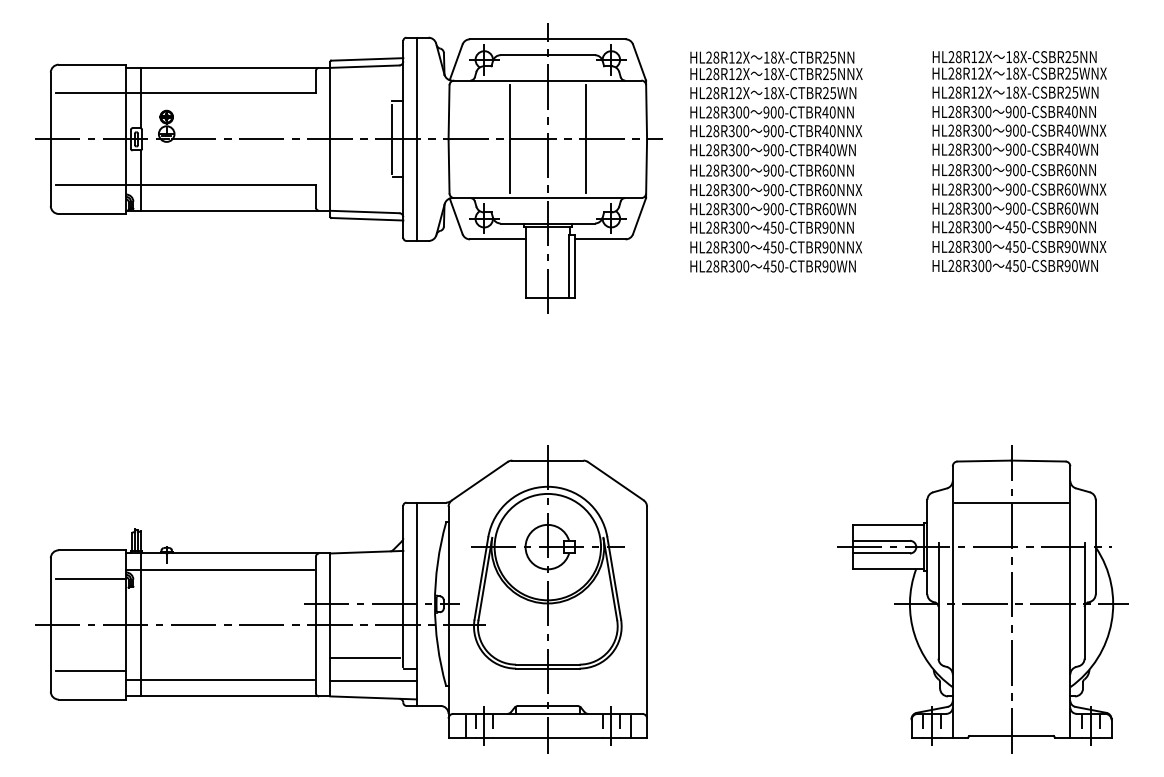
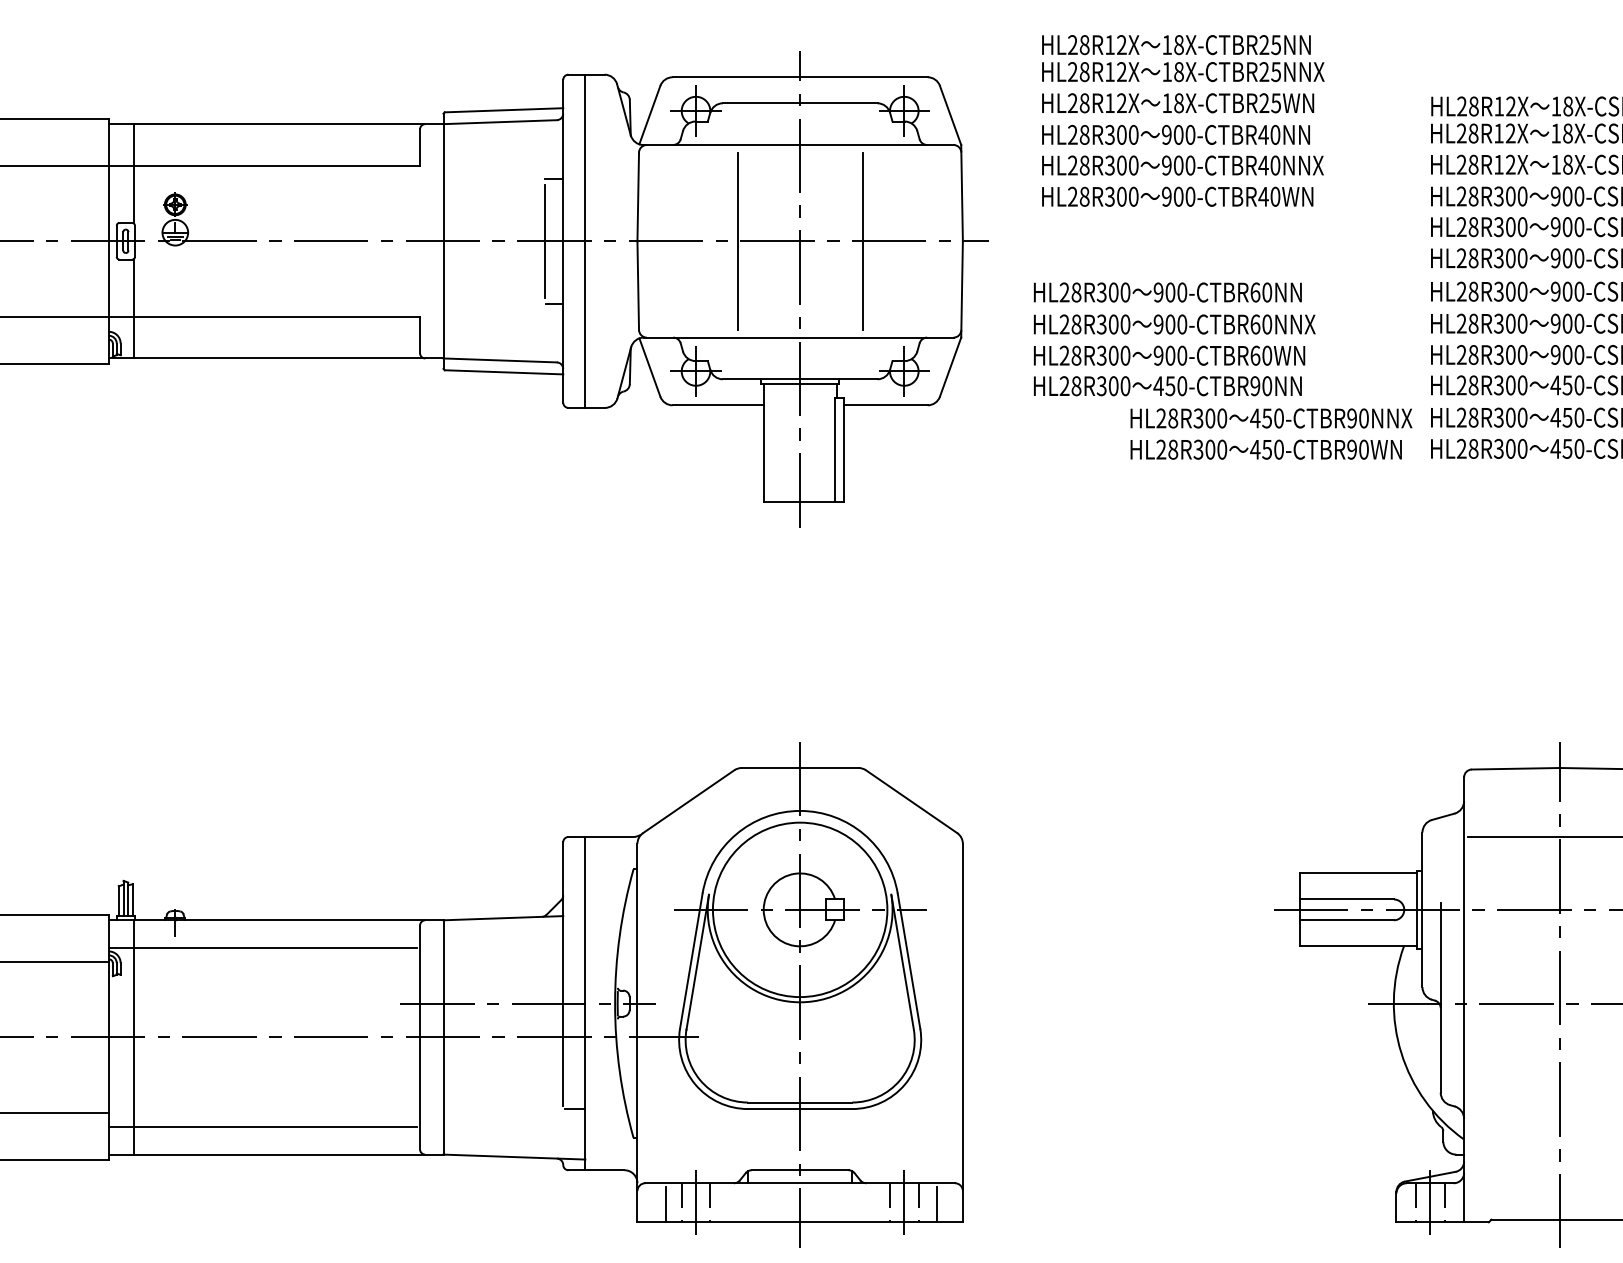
text: (776, 103) -> (1183, 120), moved
text: (775, 256) -> (1270, 433), moved
line: (365, 657) -> (501, 1090), removed
line: (373, 681) -> (514, 1130), removed

